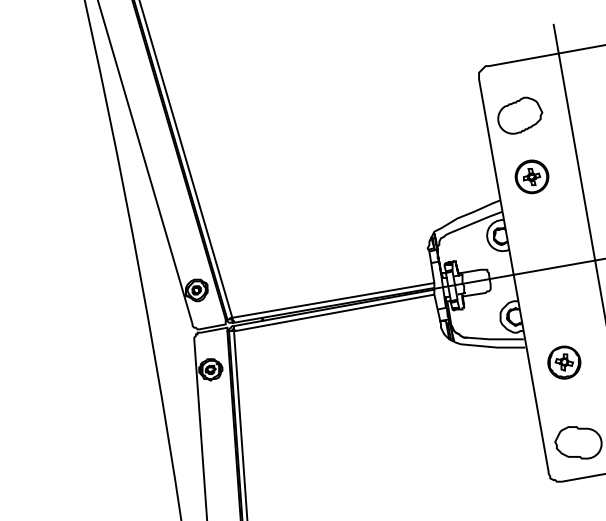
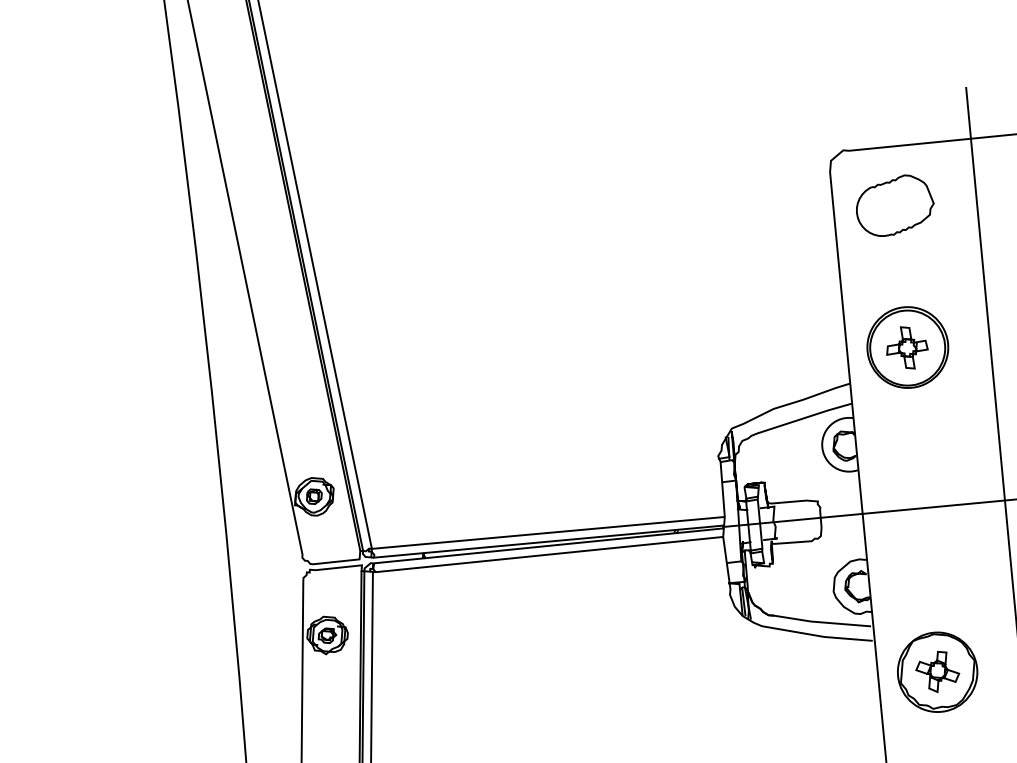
part: (520, 115) -> (895, 205), moved
part: (531, 176) -> (906, 346), size x1.43
part: (564, 362) -> (938, 671), size x1.43

